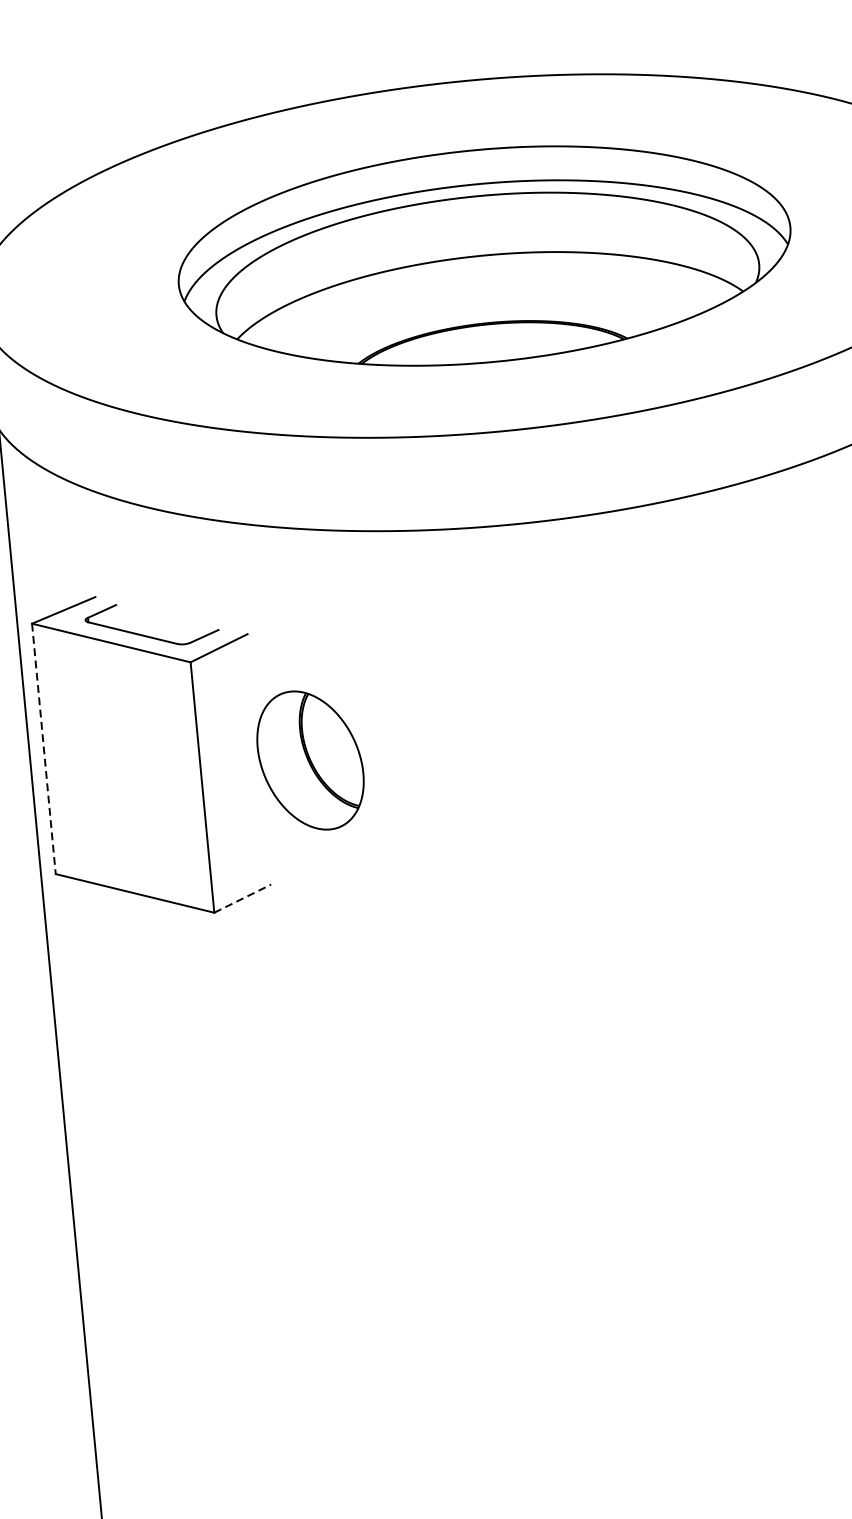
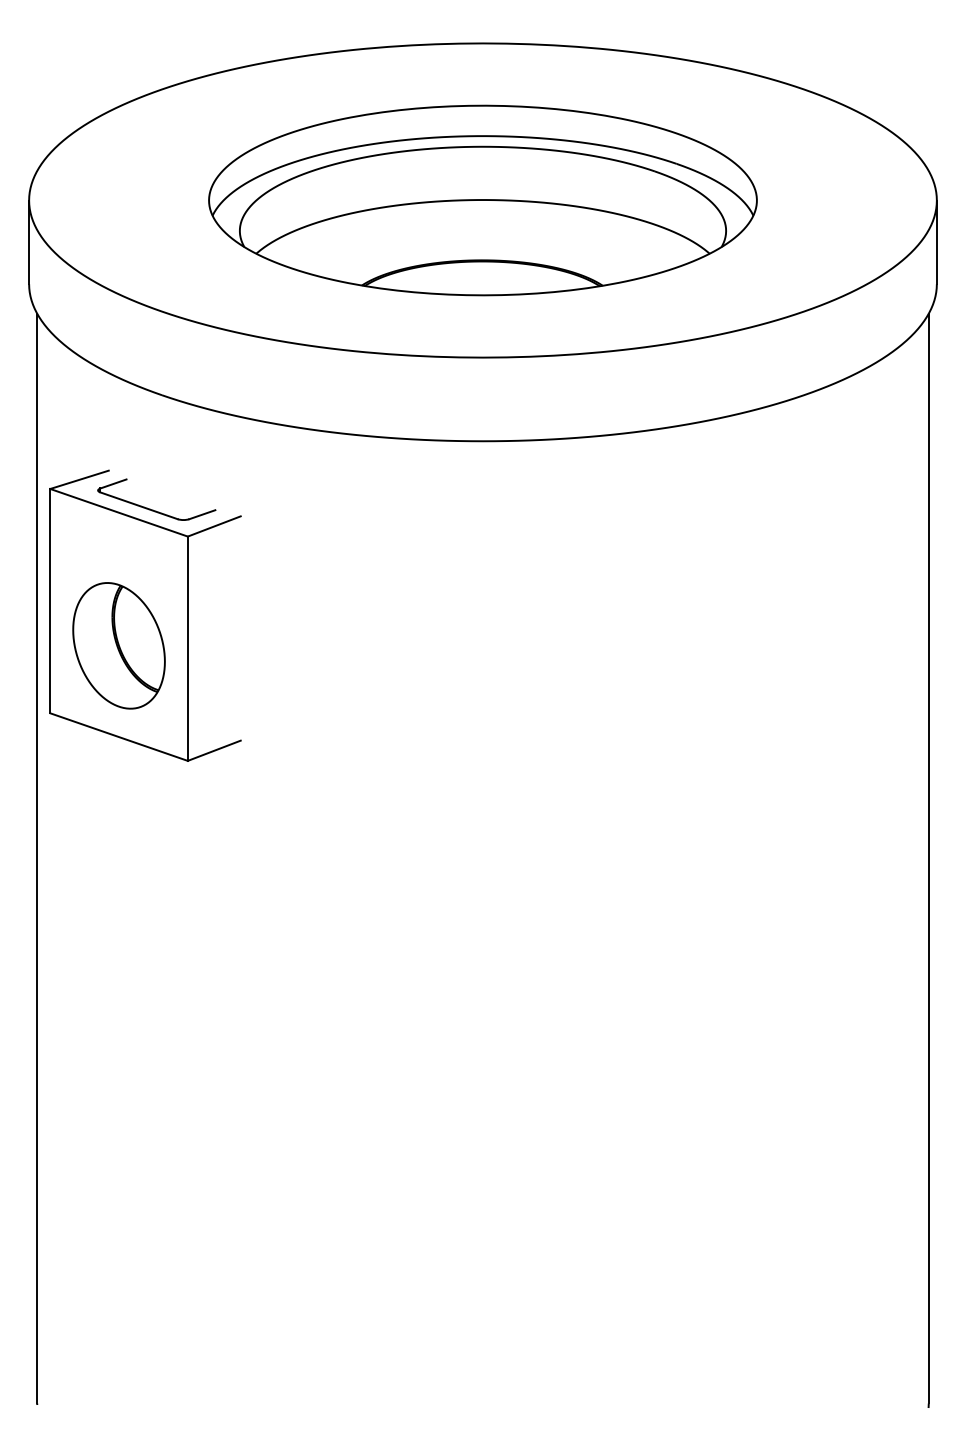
line: (44, 749) -> (50, 601), dashed -> solid
part: (309, 760) -> (118, 645), moved
line: (242, 898) -> (214, 750), dashed -> solid

